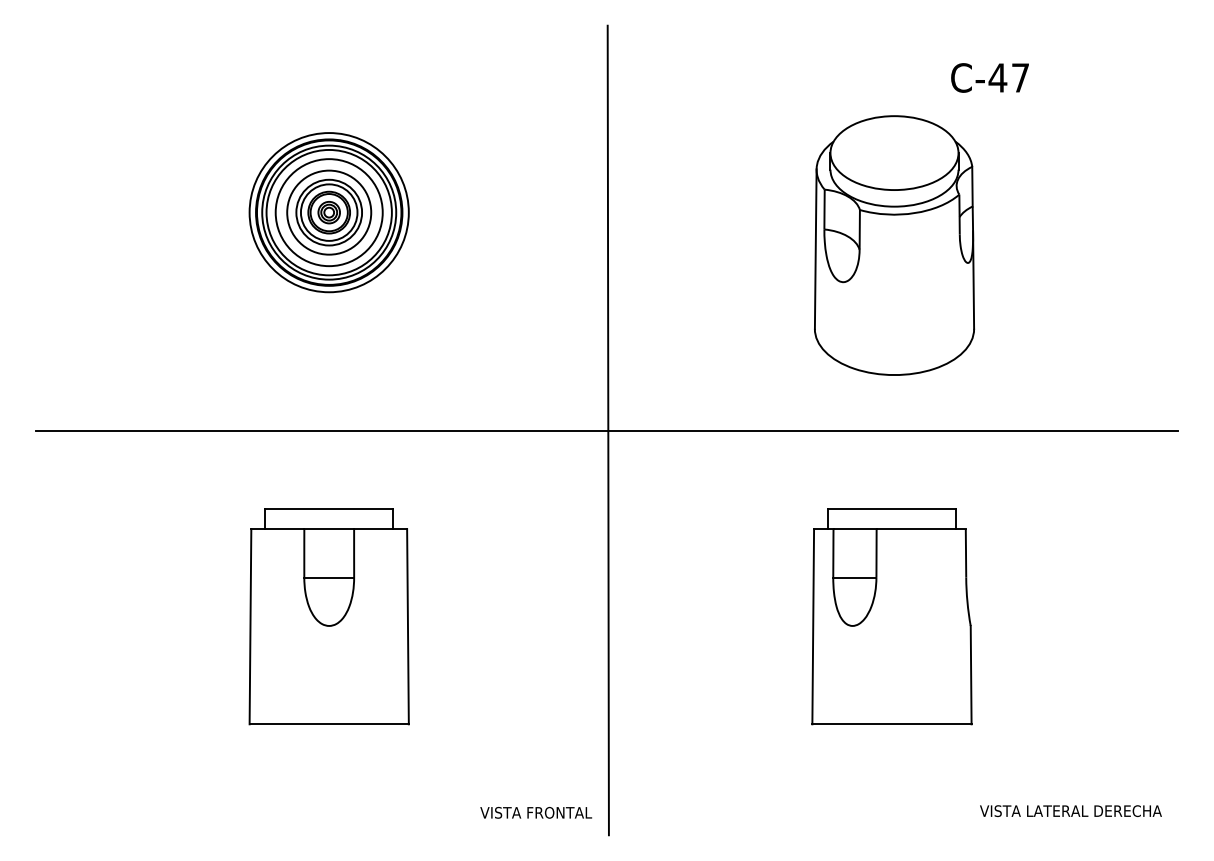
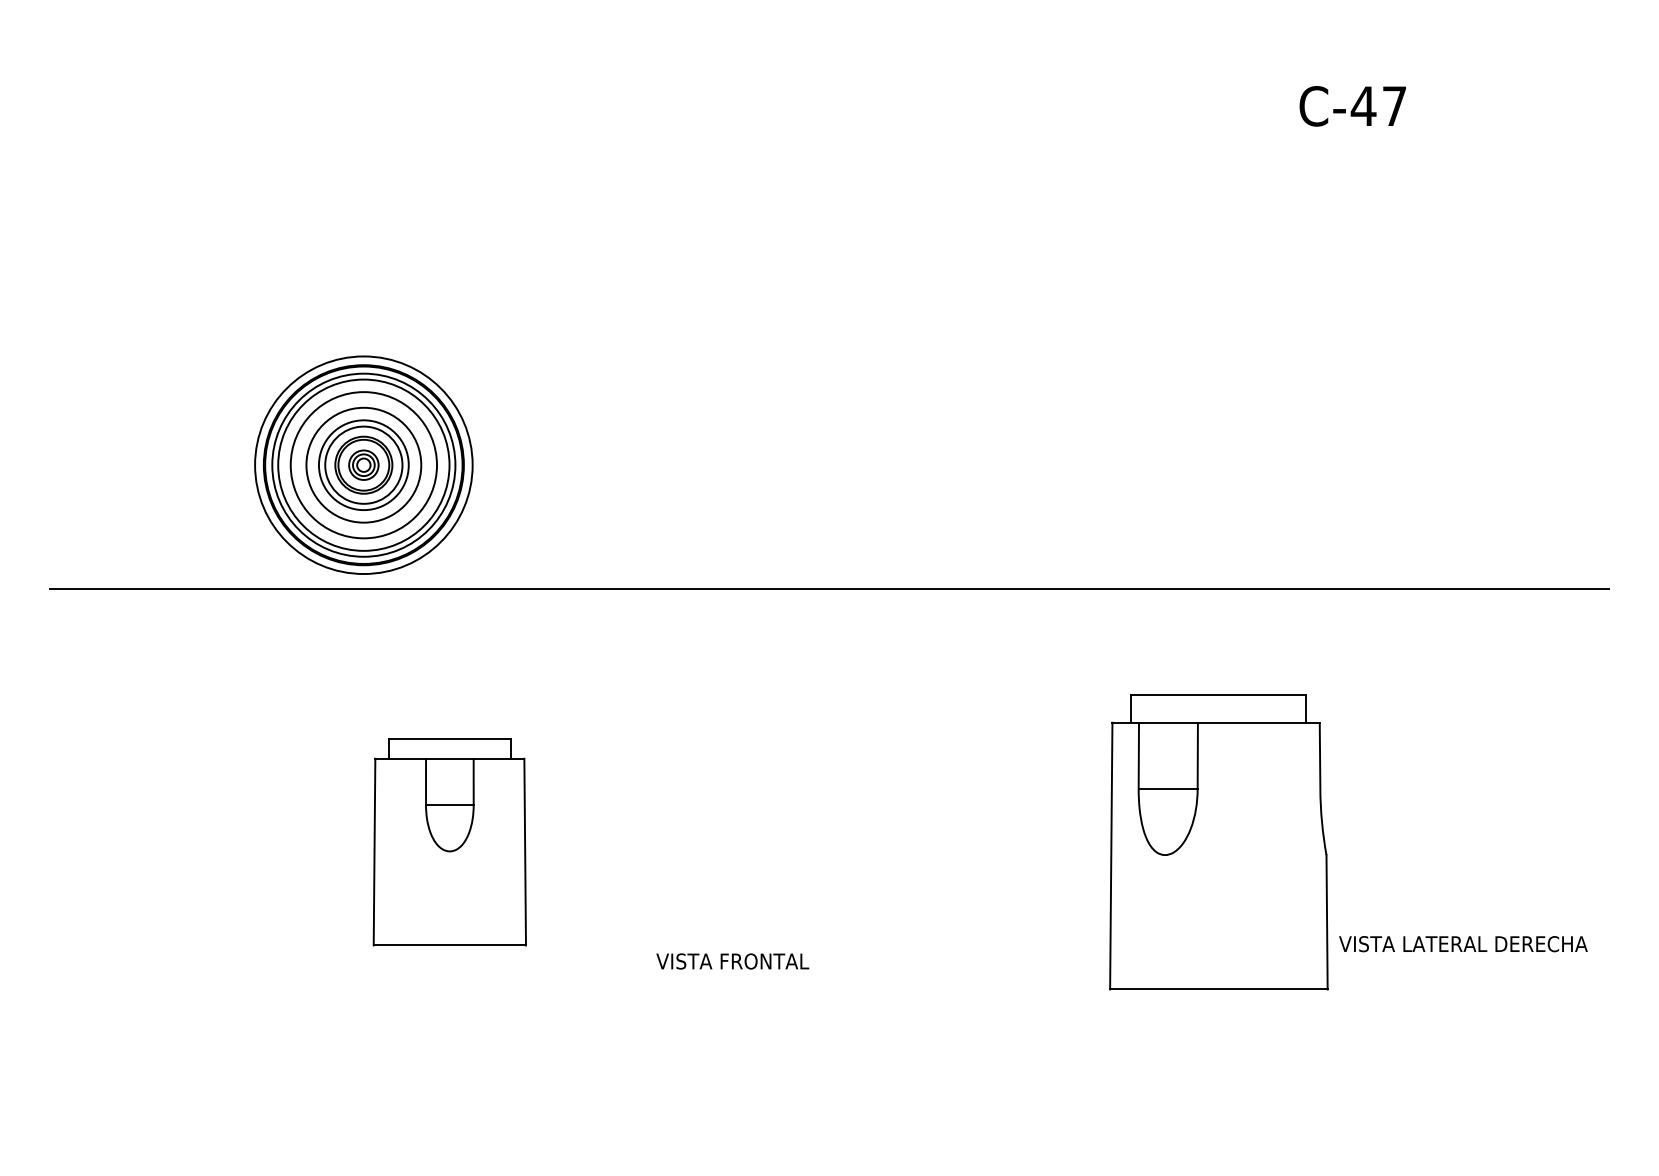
part: (328, 212) -> (362, 465), moved
part: (894, 245) -> (1222, 335), removed
line: (607, 430) -> (830, 588), removed
part: (328, 616) -> (448, 842), size x0.7
text: (1070, 810) -> (1462, 943), moved
text: (535, 812) -> (731, 961), moved

